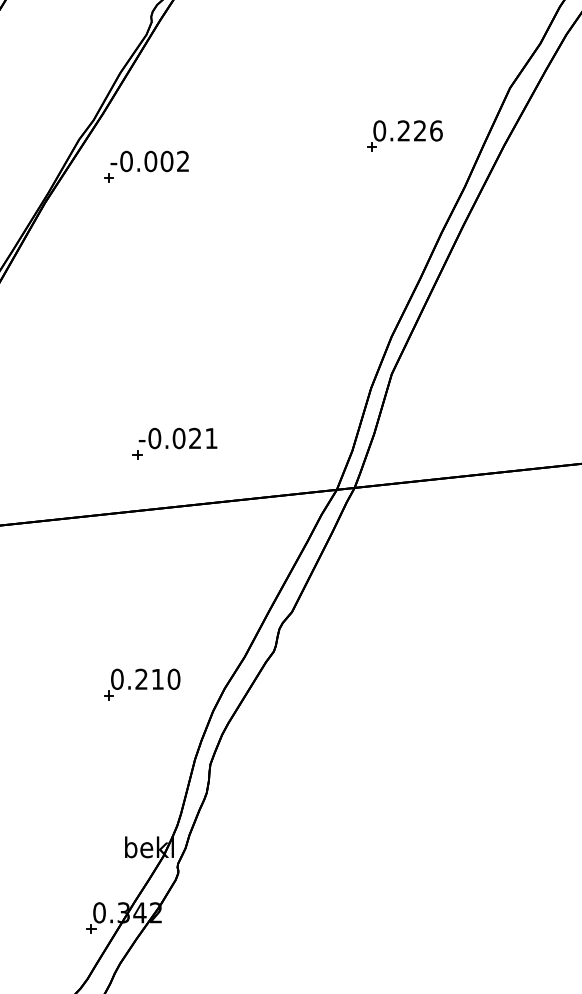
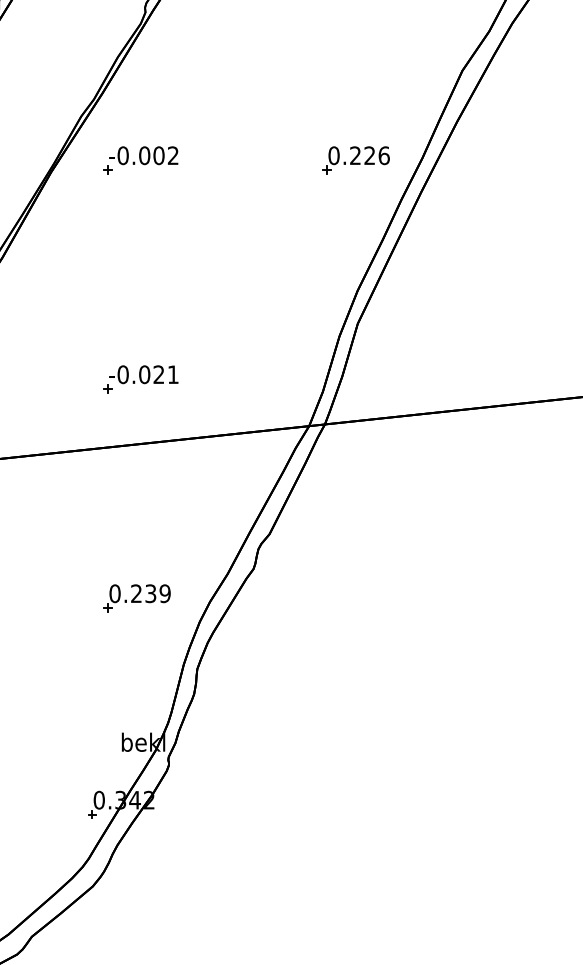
part: (403, 136) -> (355, 160), moved
part: (146, 166) -> (140, 160), moved
part: (174, 443) -> (140, 379), moved
text: (165, 679) -> (157, 593), 0.210 -> 0.239

